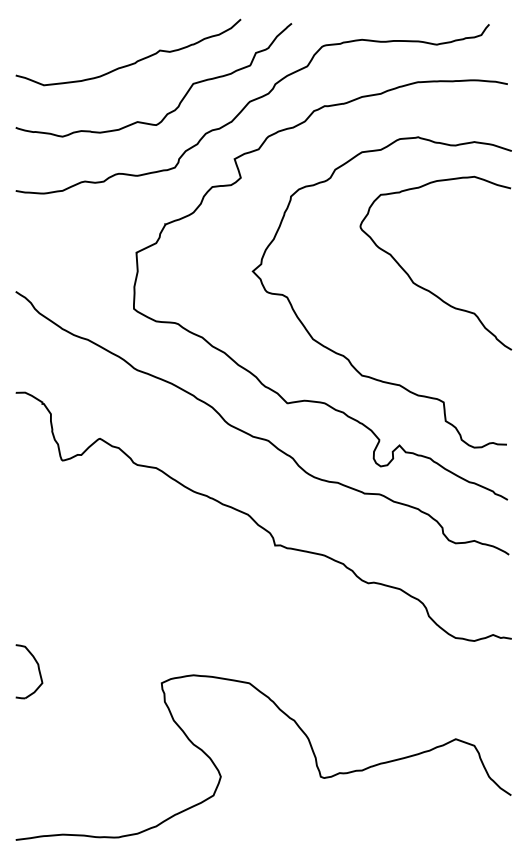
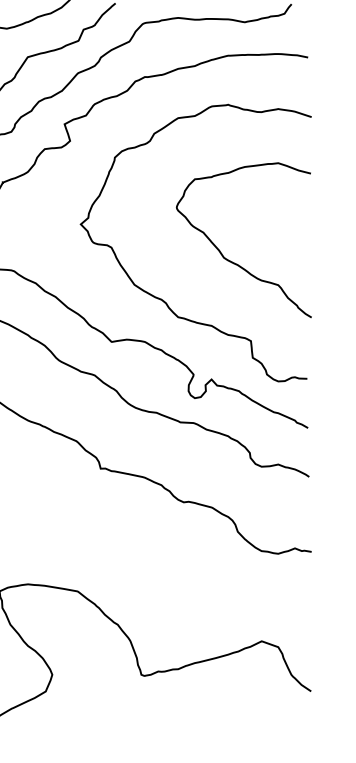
curve: (423, 287) -> (232, 261), moved

